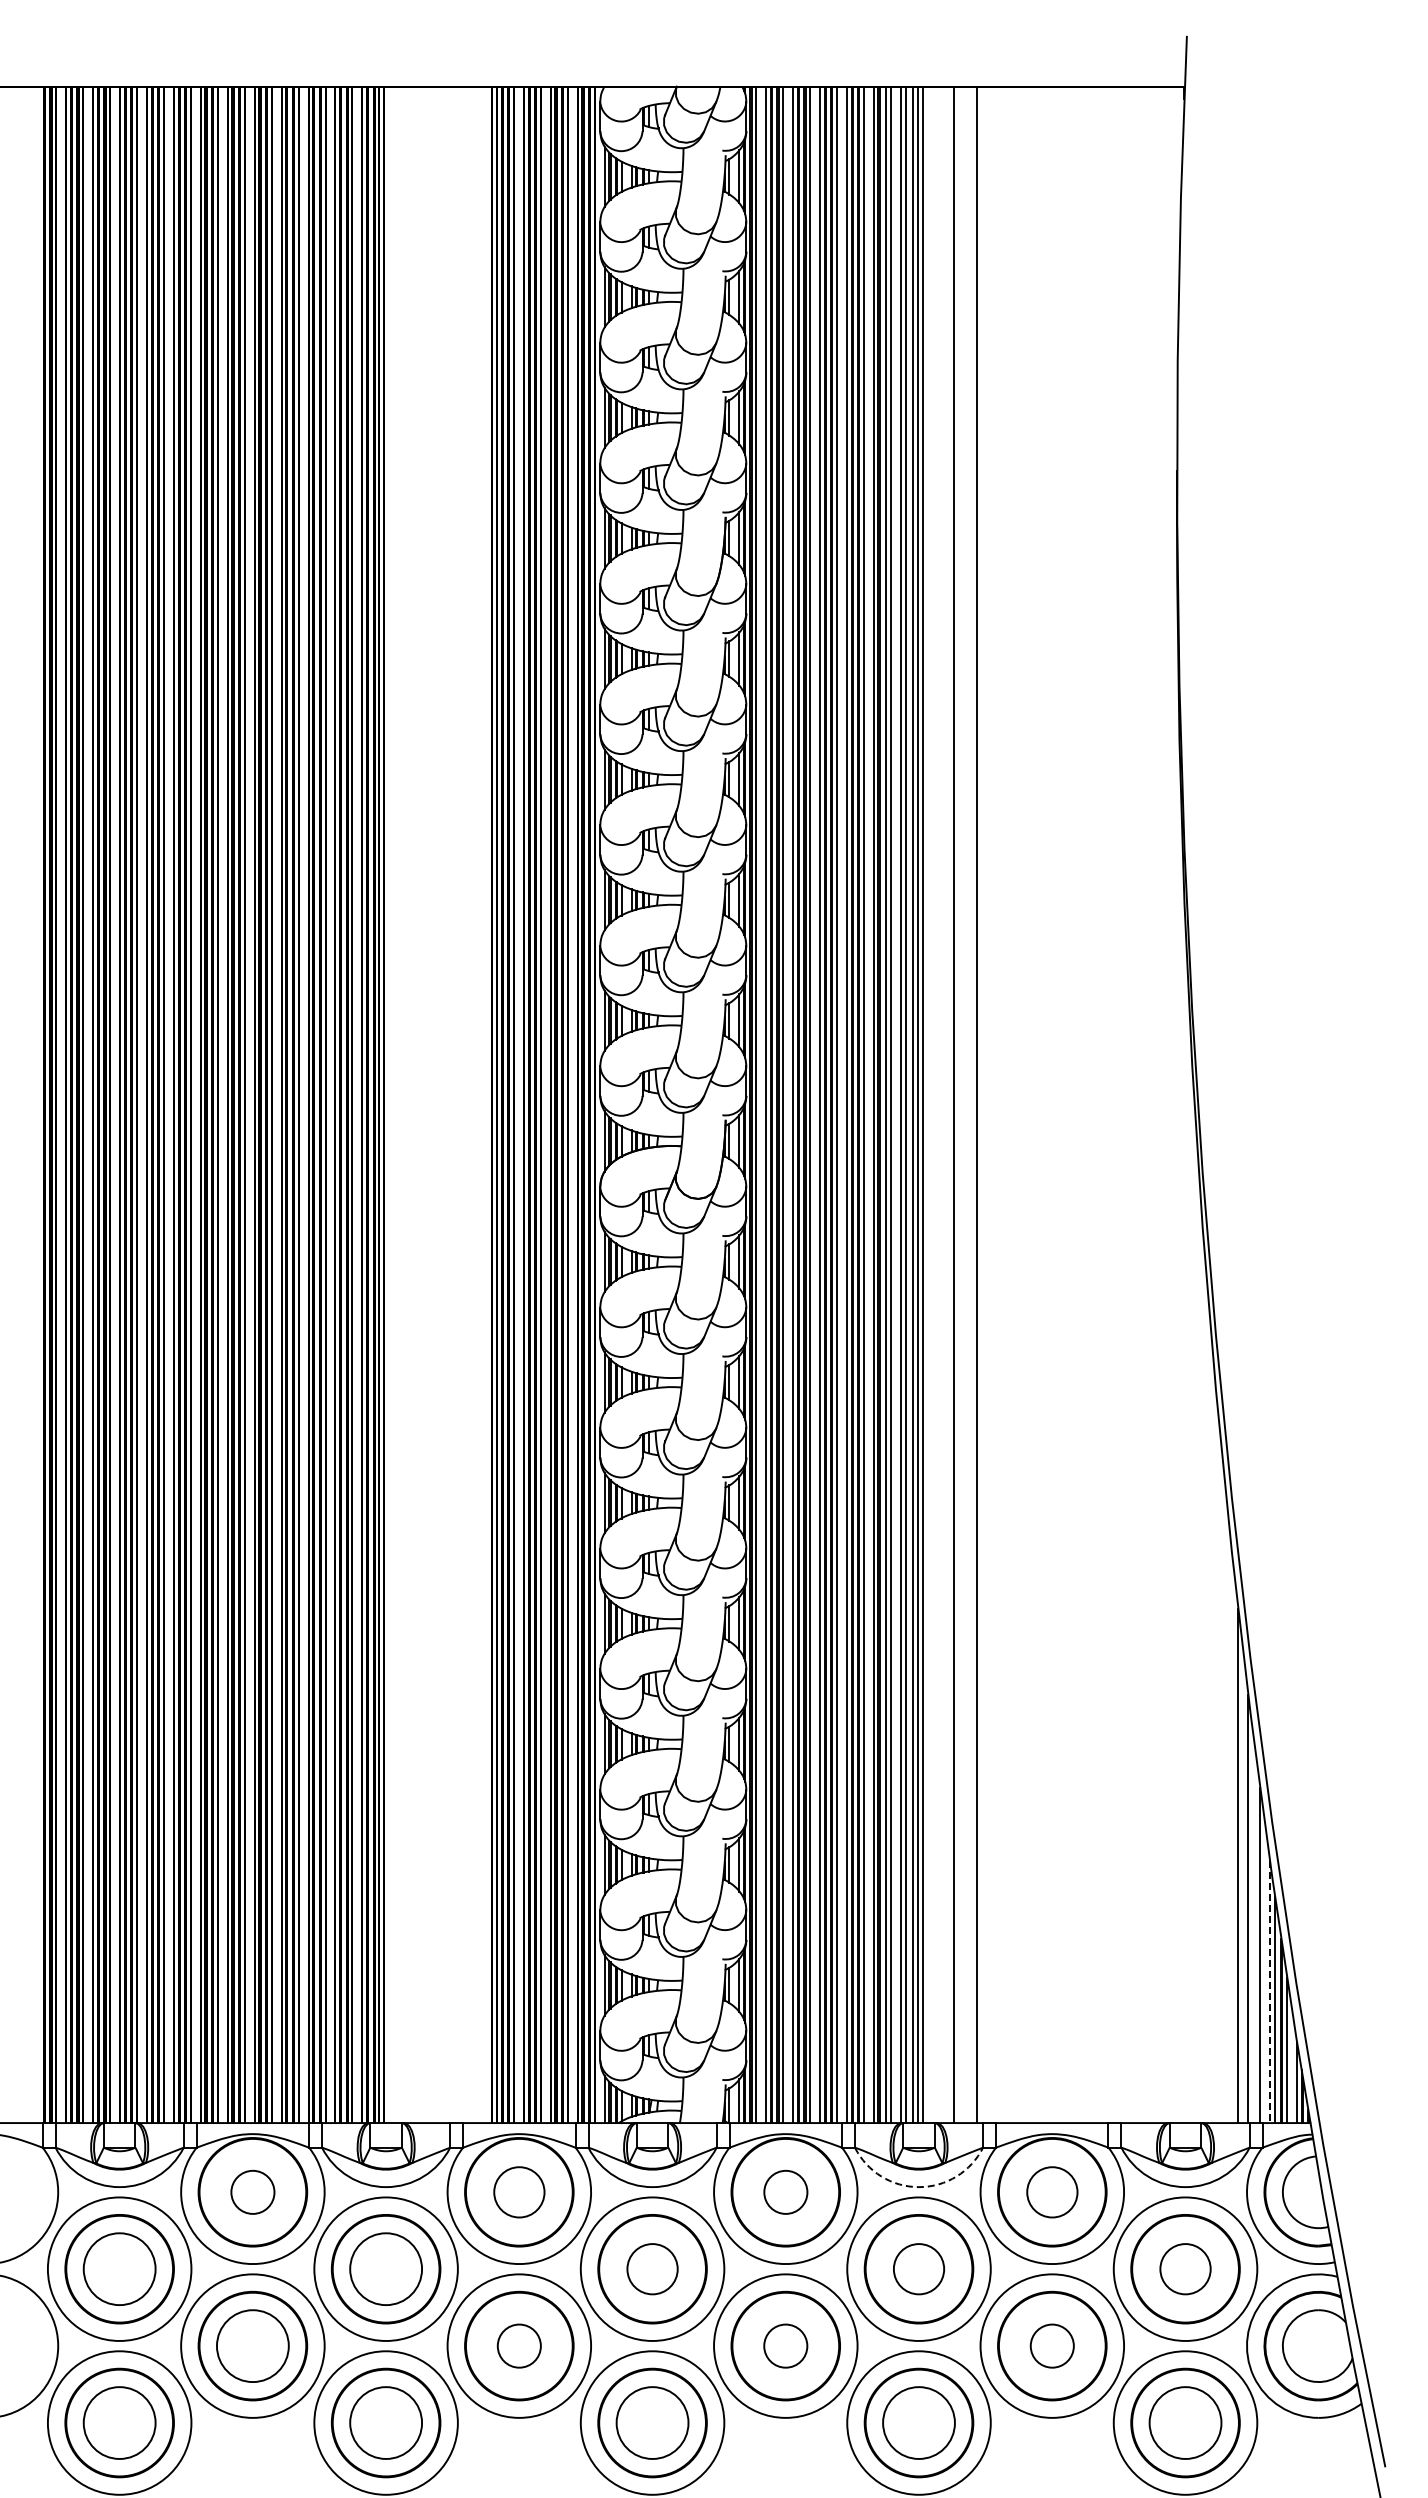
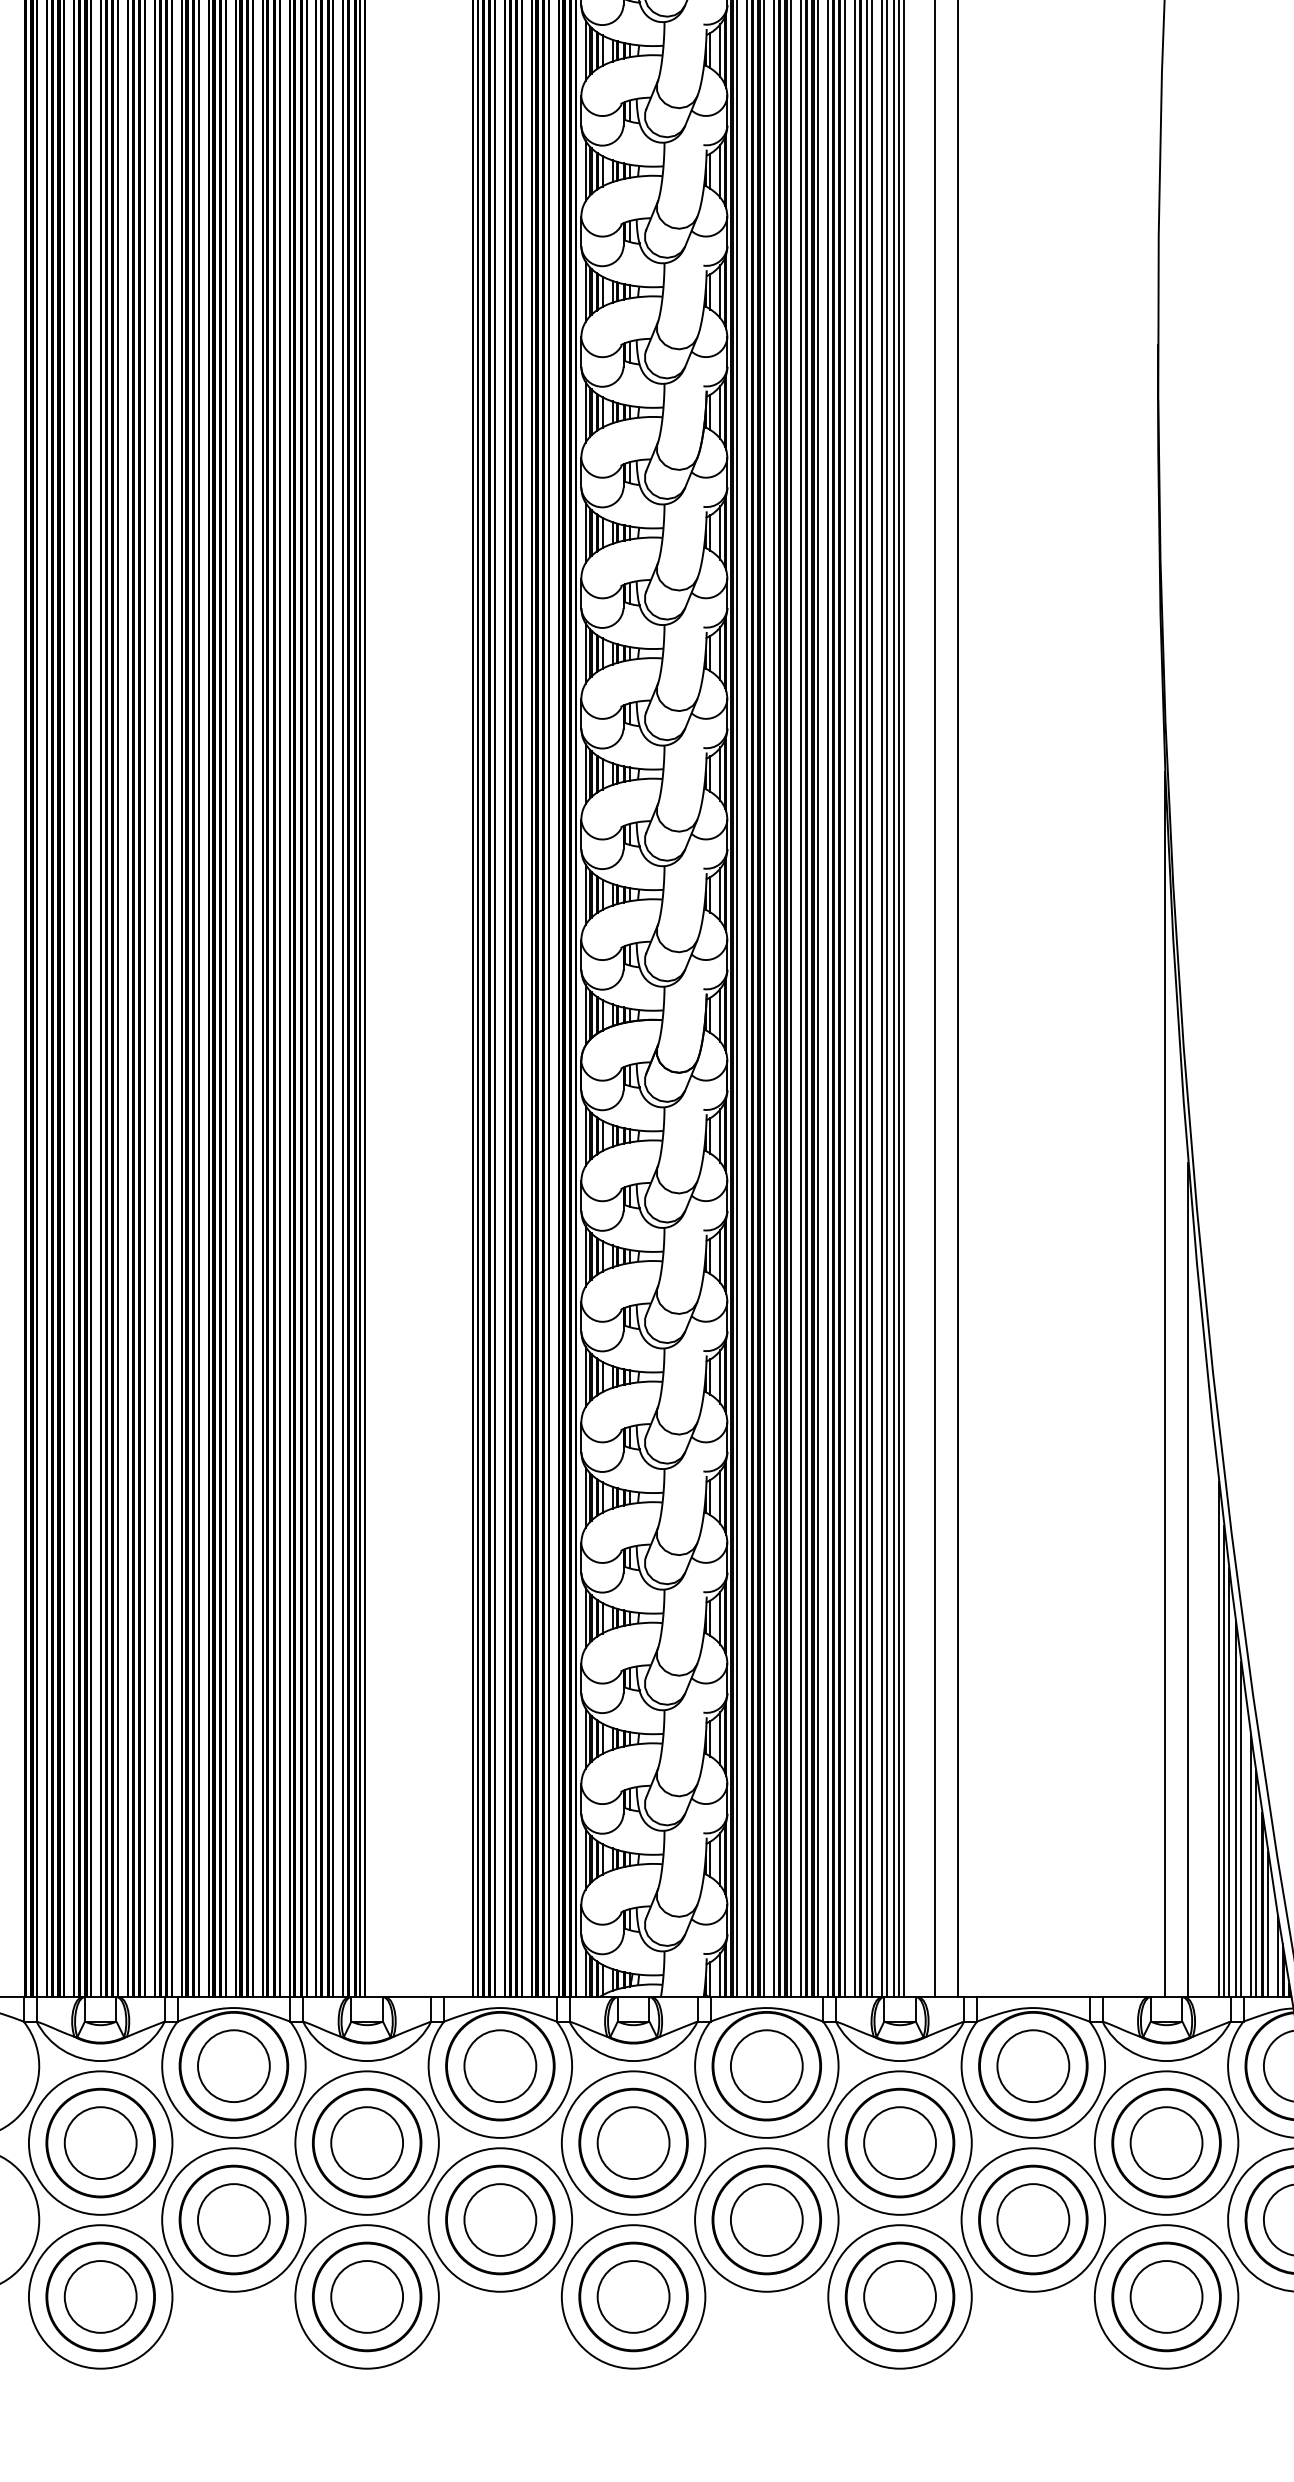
line: (1184, 1510) -> (1165, 1384), added
line: (1207, 1705) -> (1188, 1579), added
line: (1243, 1887) -> (1224, 1761), added
line: (1254, 1935) -> (1235, 1809), added
line: (1270, 1992) -> (1251, 1866), dashed -> solid
arc: (919, 2187) -> (900, 2061), dashed -> solid
circle: (252, 2192) -> (233, 2066), size x1.67
circle: (519, 2192) -> (500, 2066), size x1.43
circle: (785, 2192) -> (766, 2066), size x1.67
circle: (1052, 2192) -> (1033, 2066), size x1.43
circle: (652, 2269) -> (633, 2143), size x1.43
circle: (918, 2269) -> (899, 2143), size x1.43
circle: (1185, 2269) -> (1166, 2143), size x1.43
circle: (519, 2346) -> (500, 2220), size x1.67
circle: (785, 2346) -> (766, 2220), size x1.67
circle: (1052, 2346) -> (1033, 2220), size x1.67

